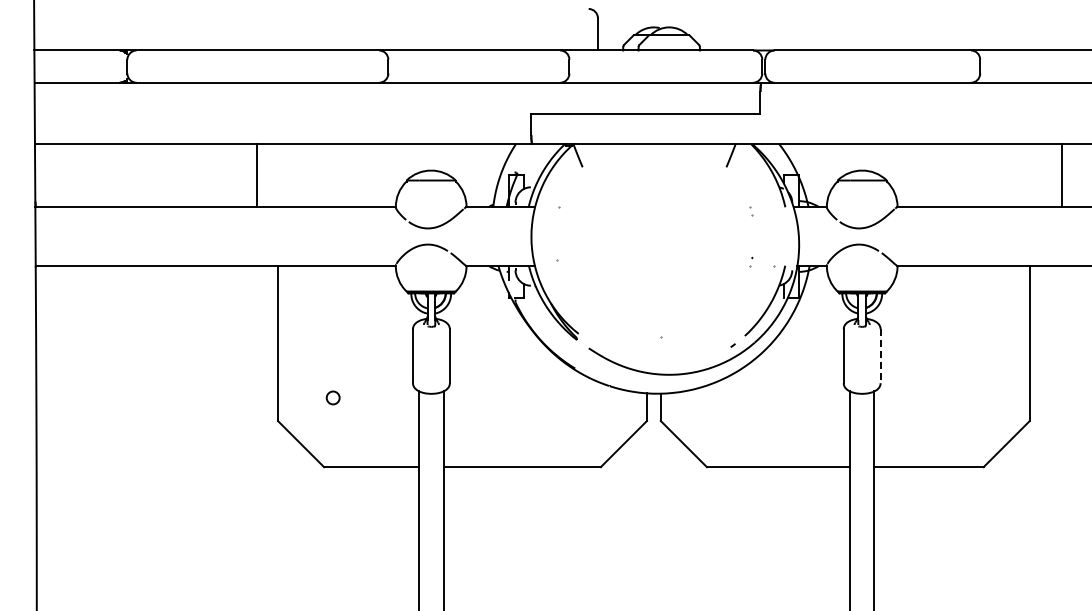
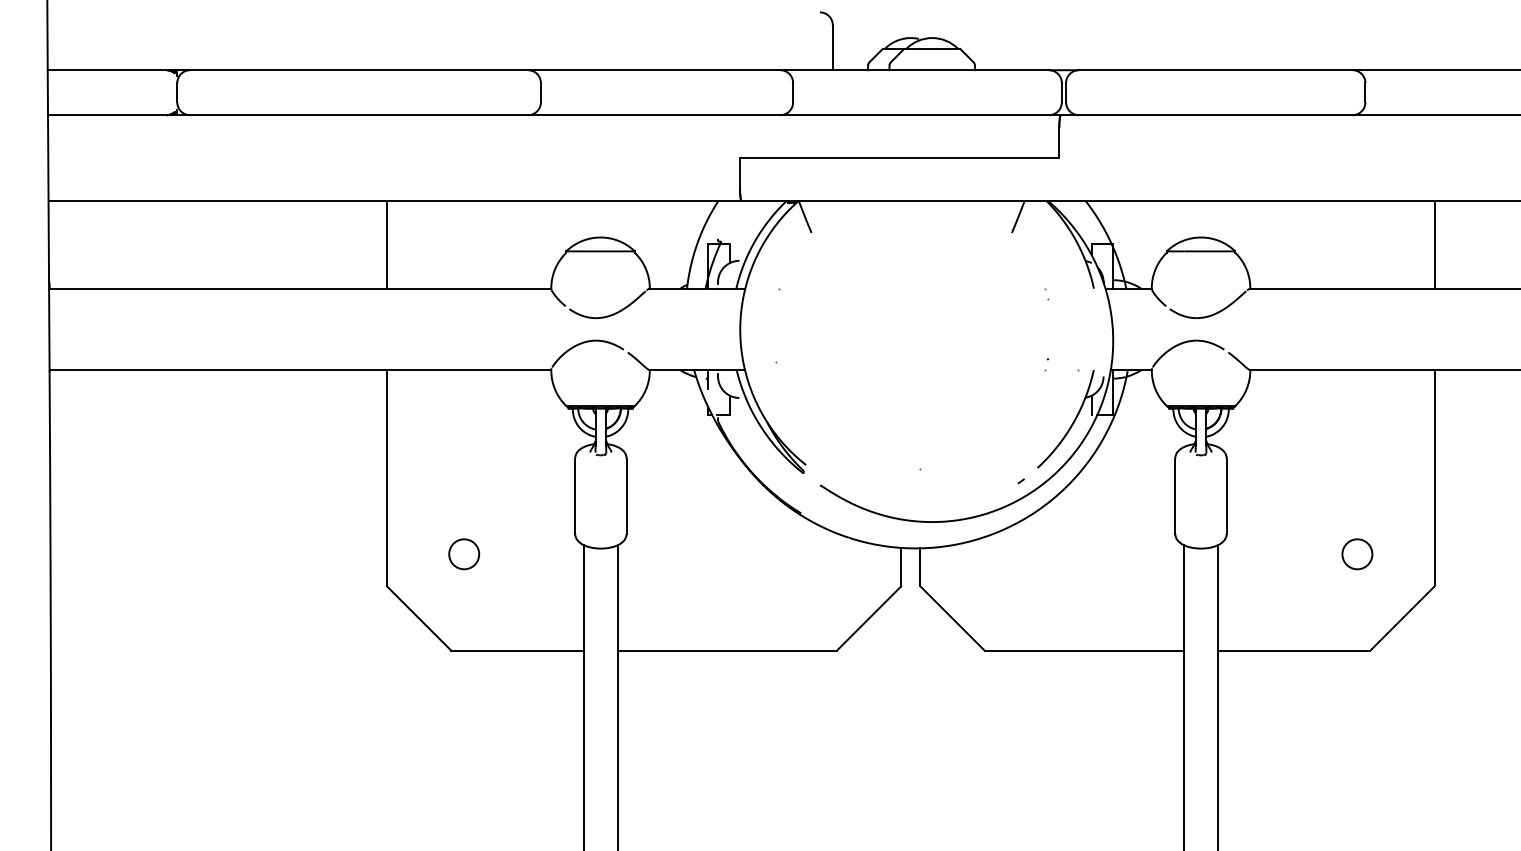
line: (256, 175) -> (386, 244), moved
line: (1061, 175) -> (1434, 244), moved
line: (880, 356) -> (1226, 496), dashed -> solid
circle: (332, 397) -> (463, 553), size x1.67
circle: (974, 397) -> (1357, 553), added

